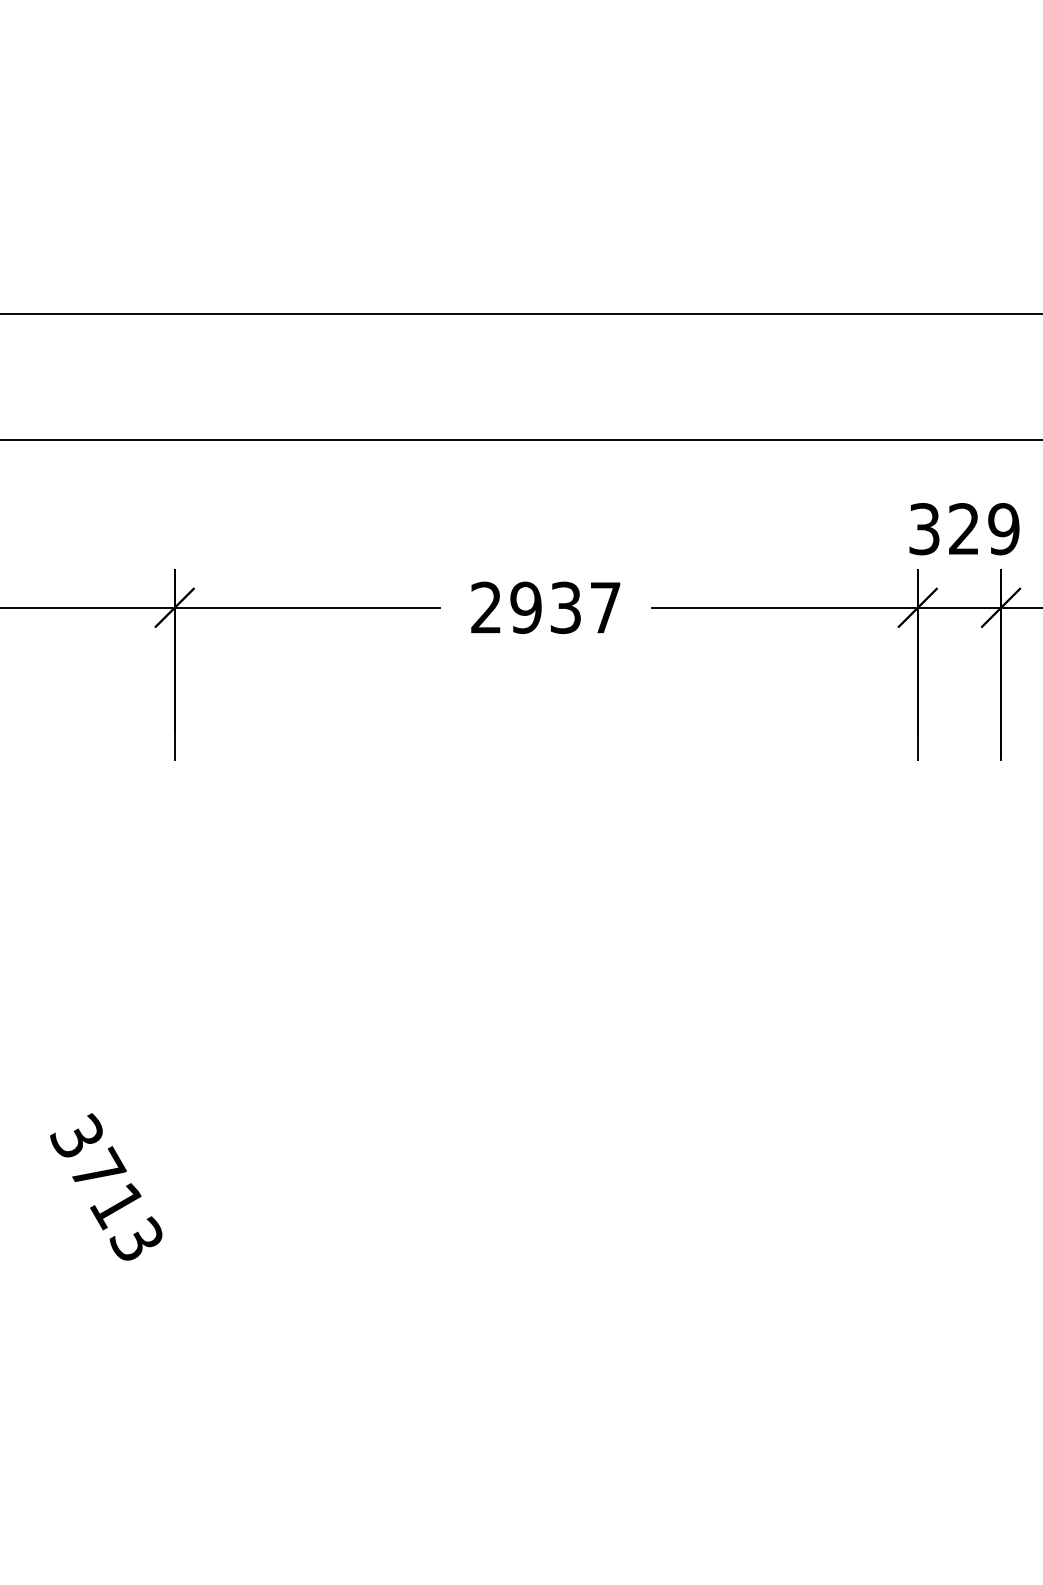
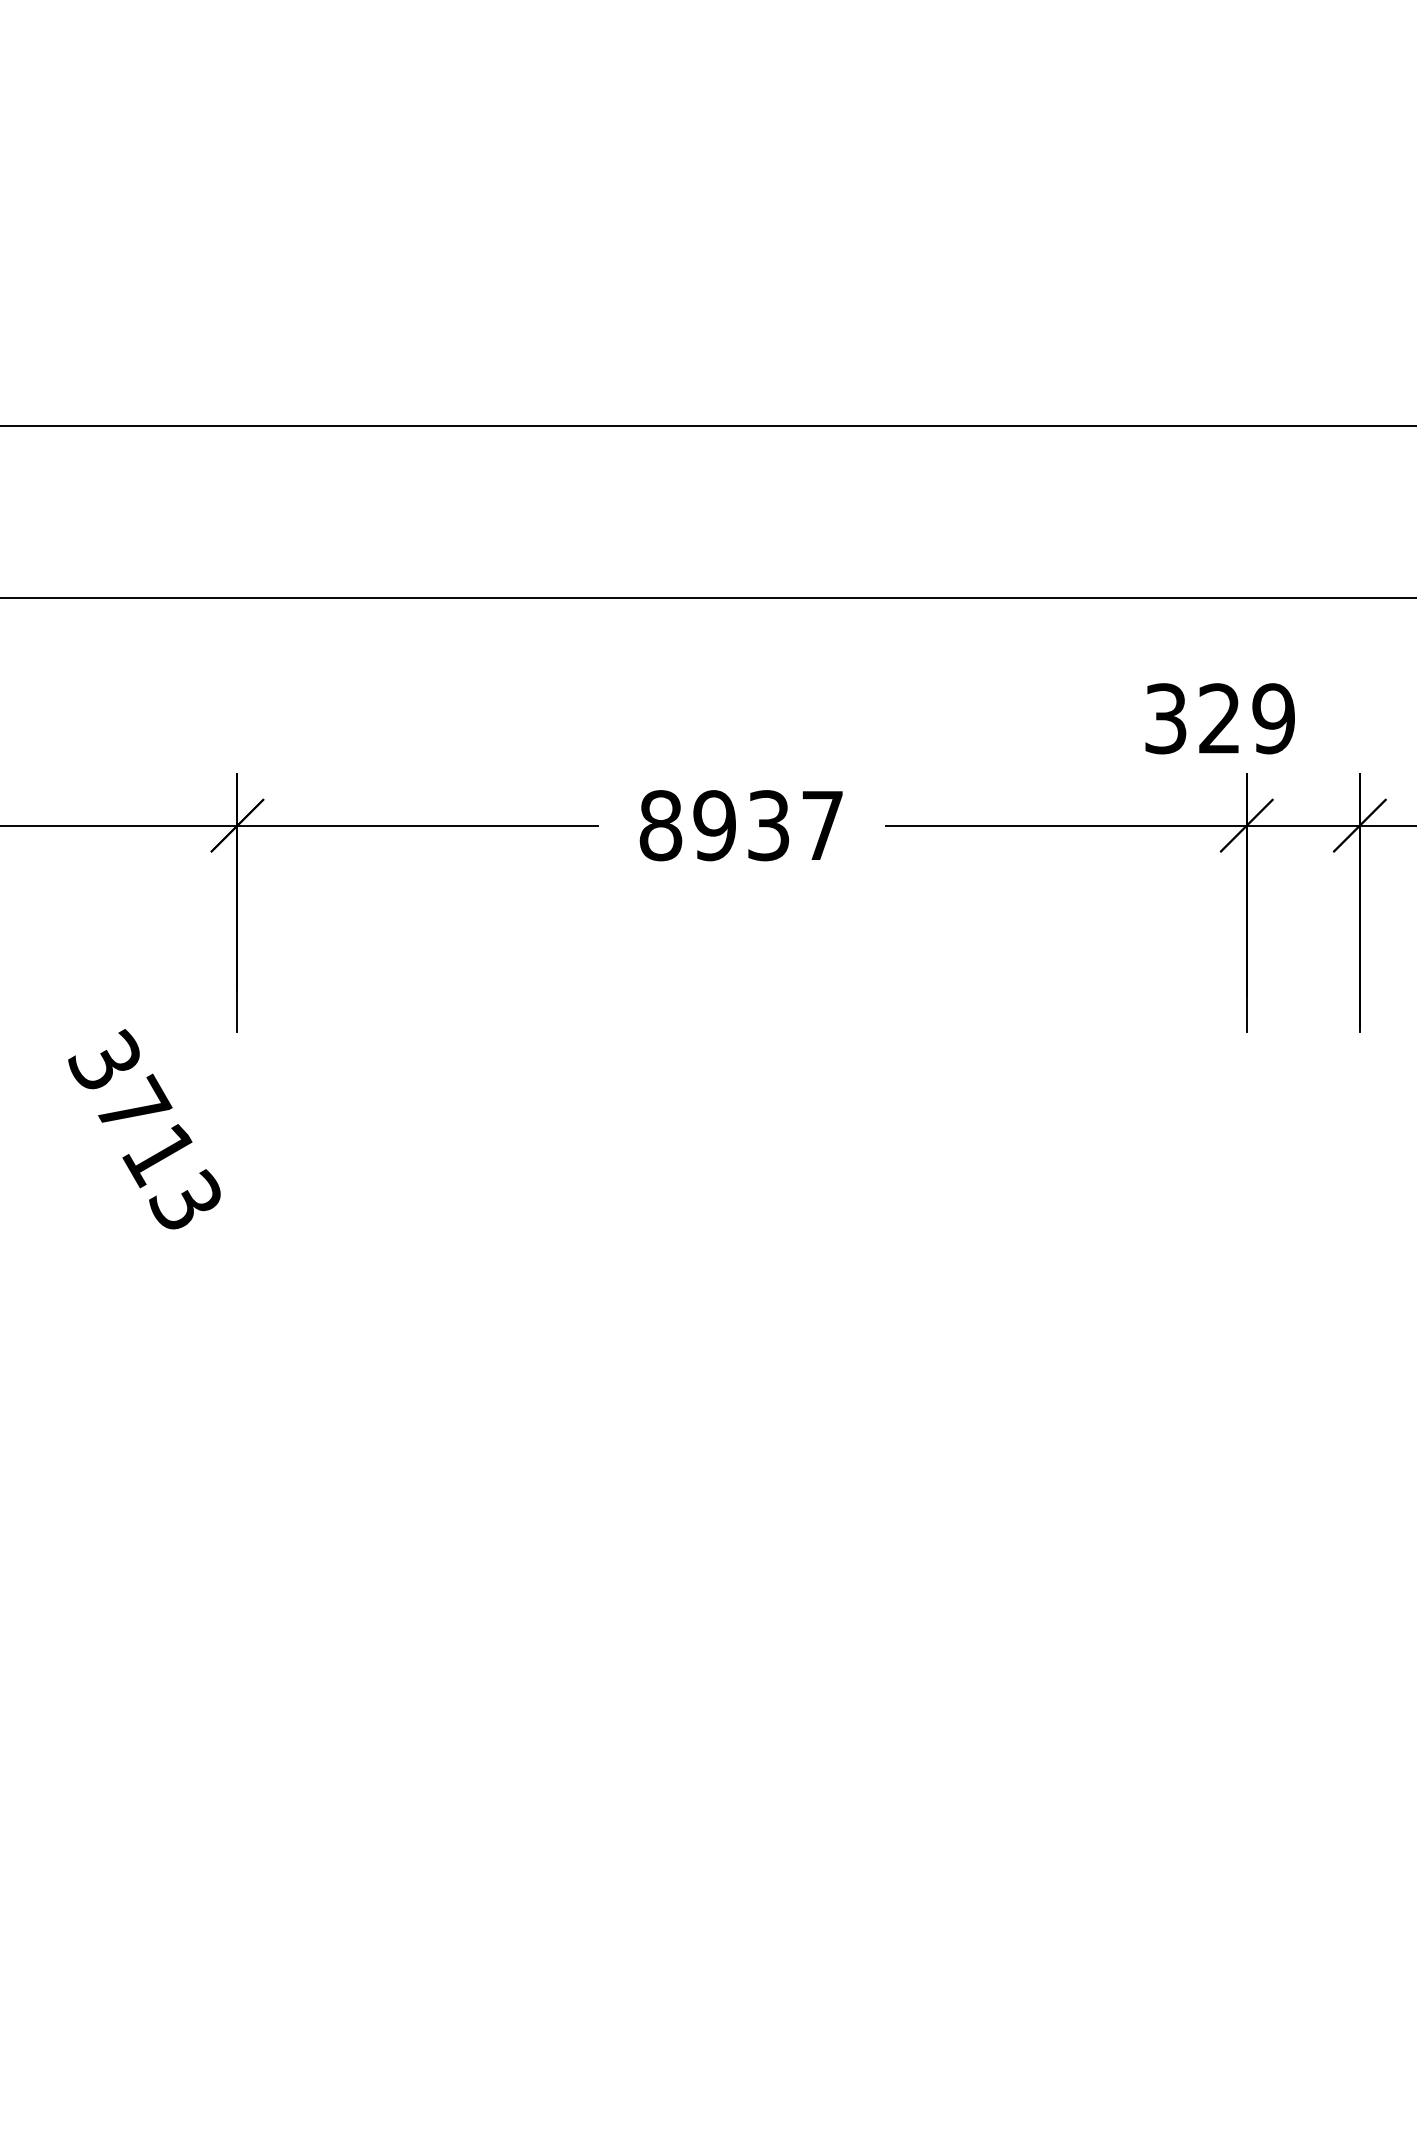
text: (963, 528) -> (1219, 718), moved
text: (486, 607) -> (660, 825), 2937 -> 8937
text: (106, 1187) -> (144, 1129), moved

